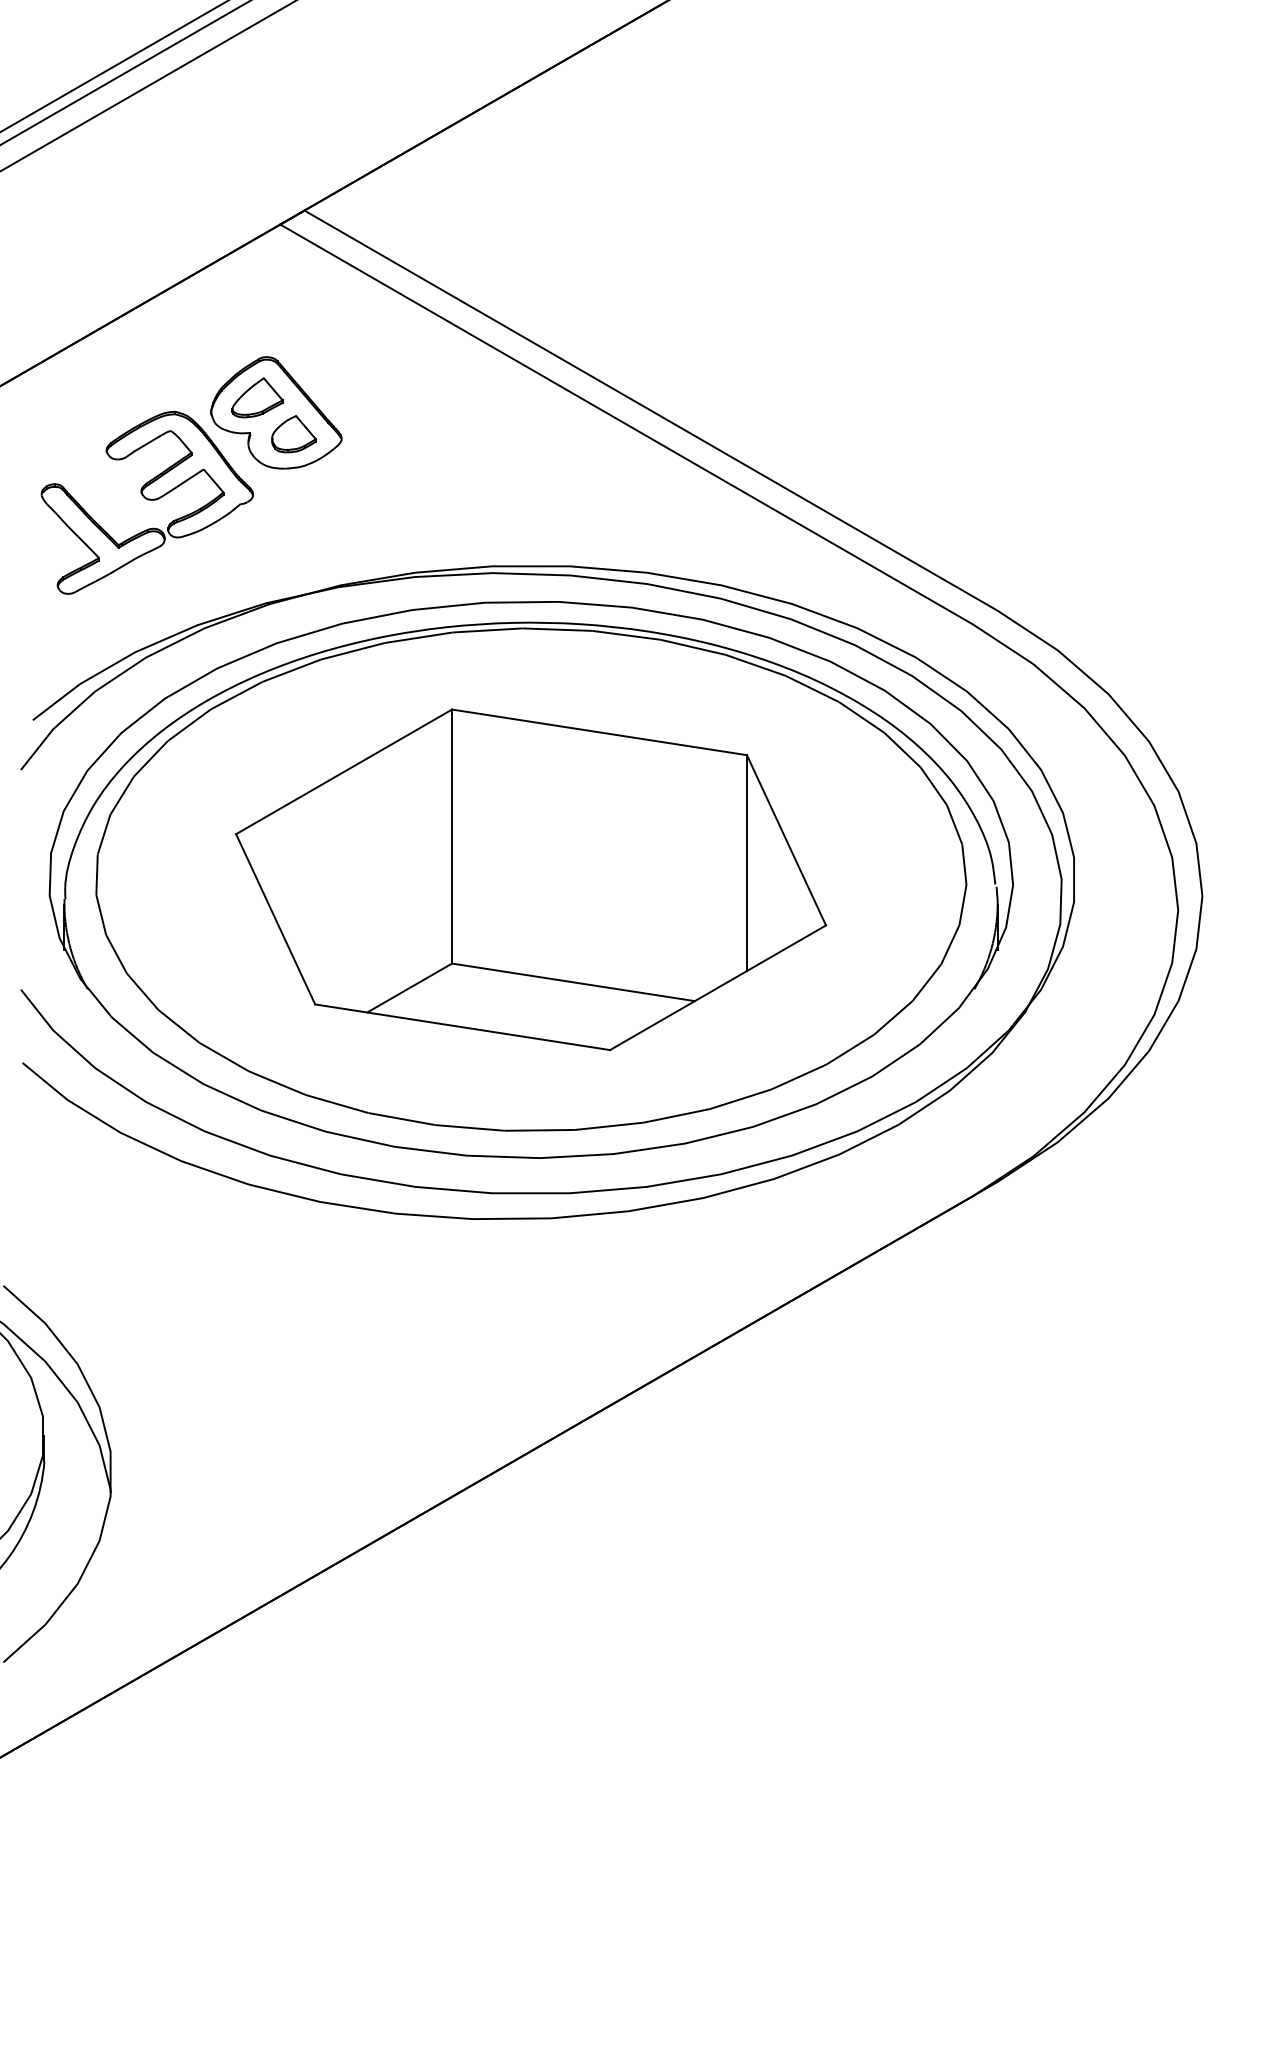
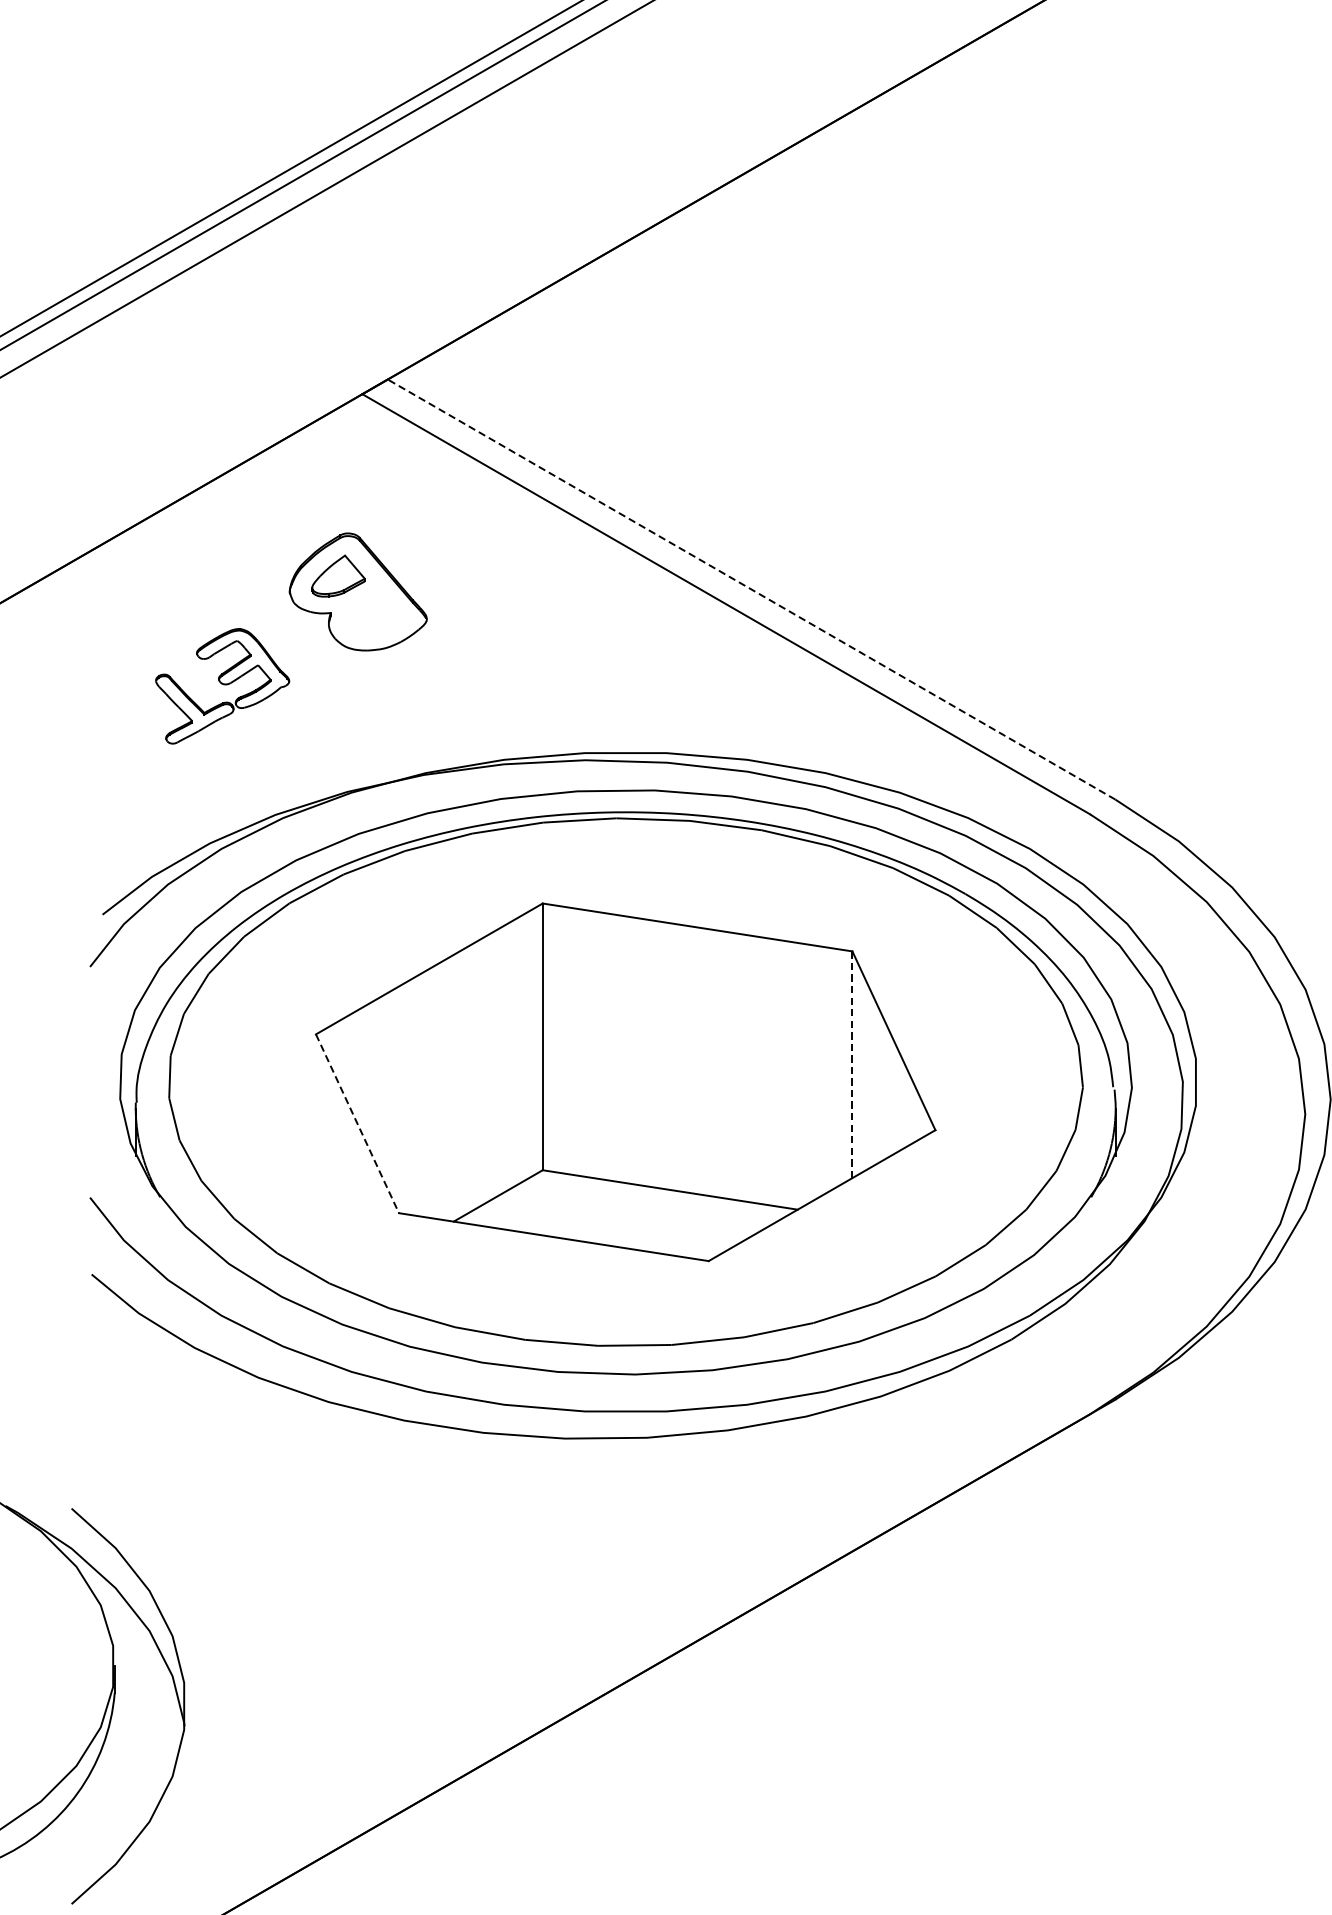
line: (650, 410) -> (751, 589), solid -> dashed
part: (293, 434) -> (376, 614), removed
part: (146, 502) -> (221, 686), size x0.6
line: (746, 863) -> (851, 1065), solid -> dashed
line: (275, 919) -> (357, 1123), solid -> dashed

